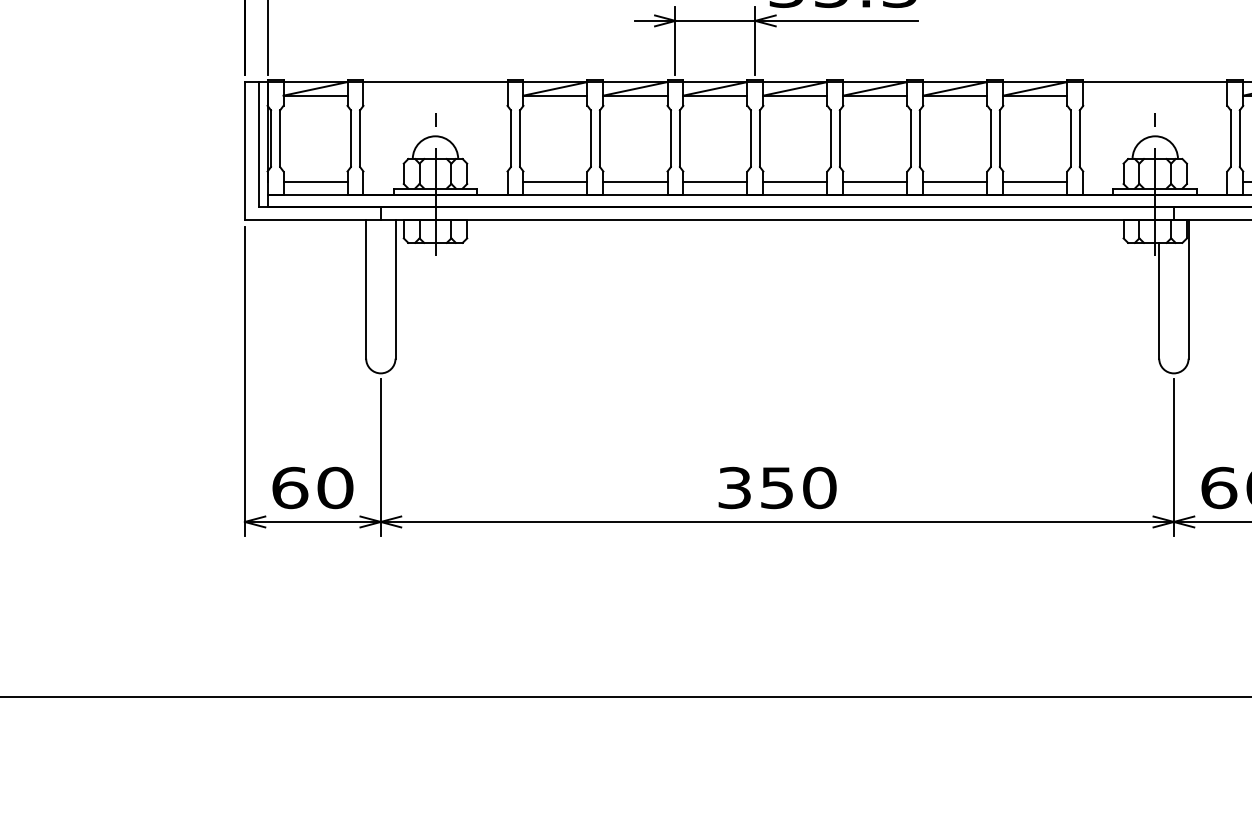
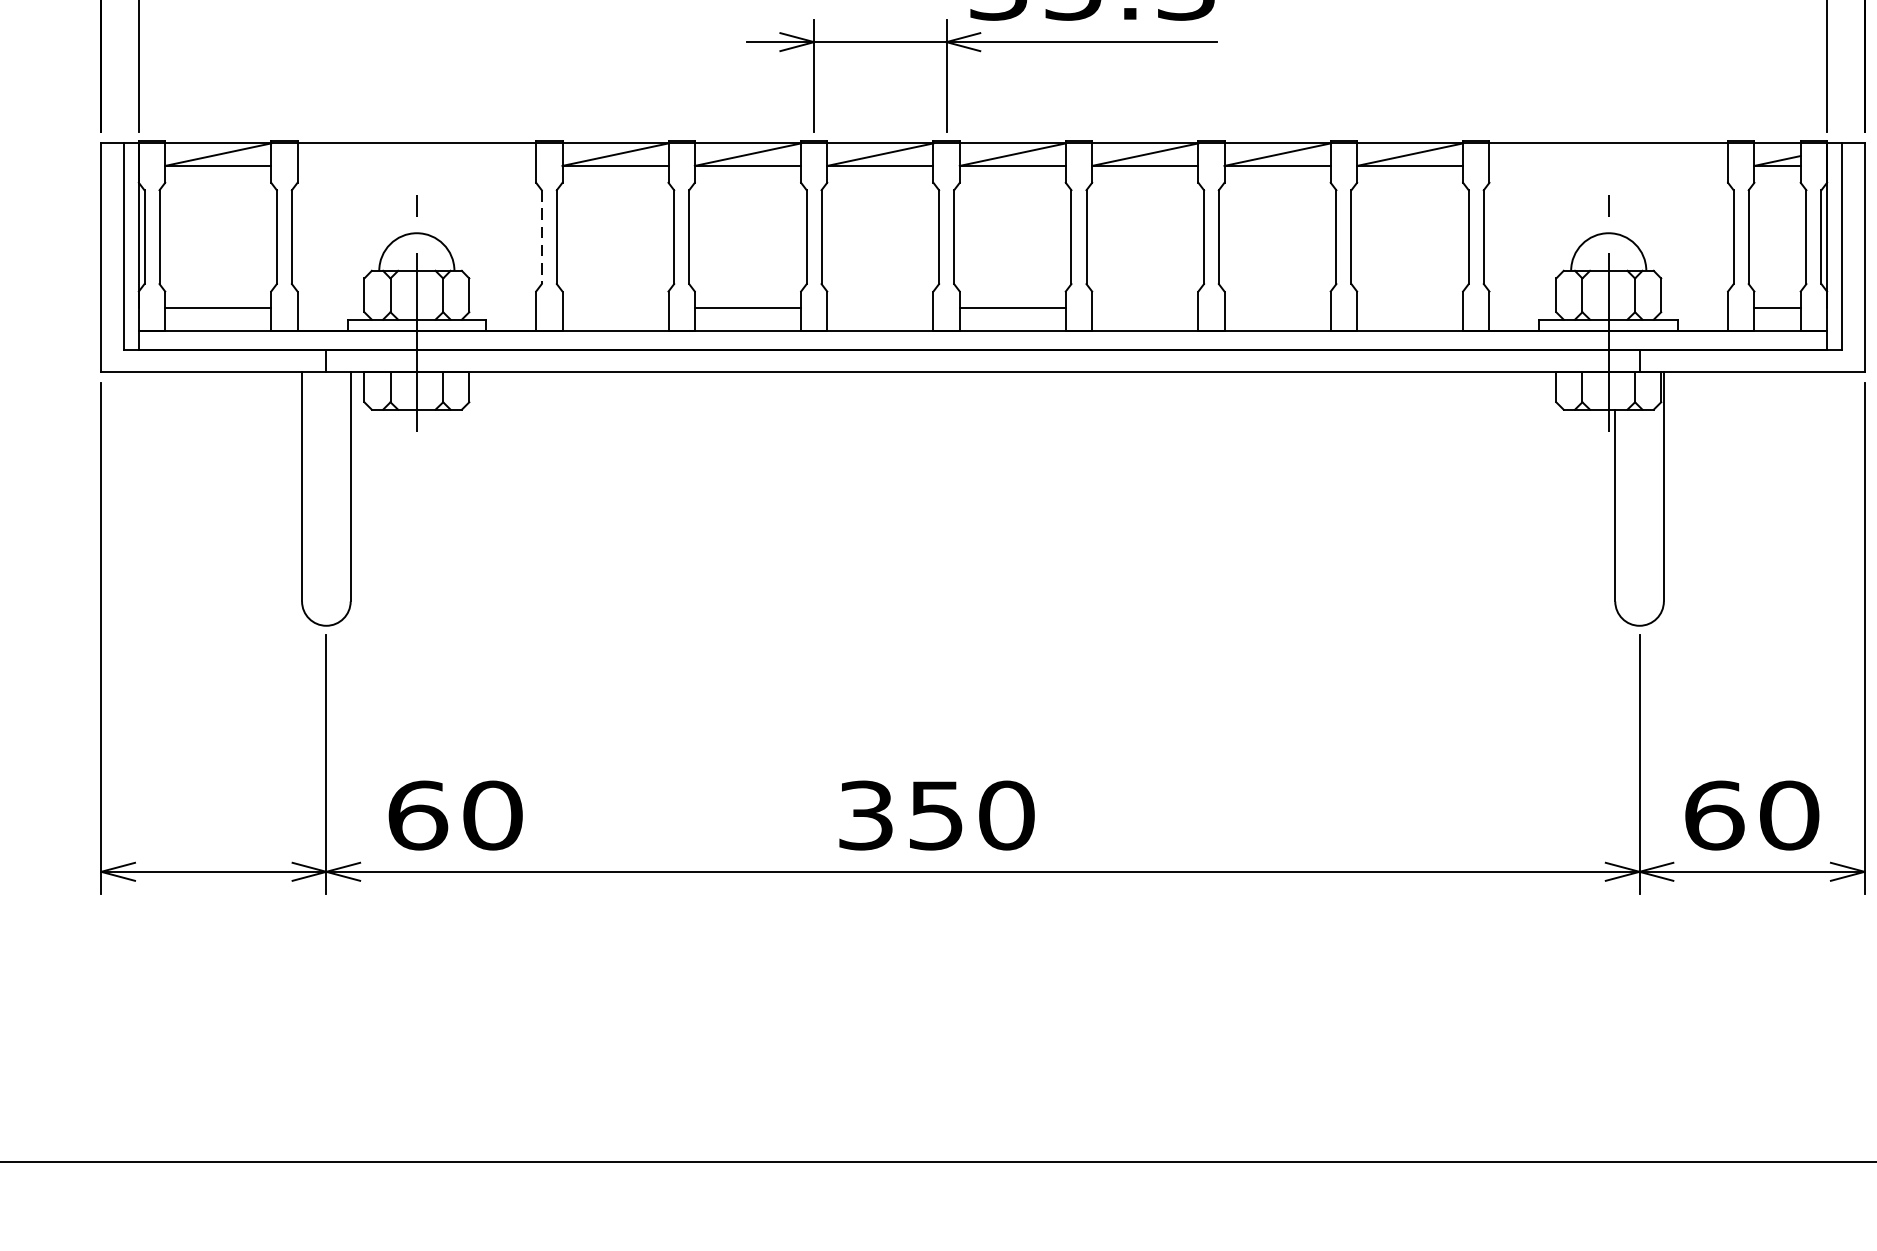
line: (510, 139) -> (541, 238), solid -> dashed
line: (555, 181) -> (615, 308), removed
line: (715, 181) -> (880, 308), removed
line: (875, 181) -> (1145, 308), removed
line: (955, 181) -> (1277, 308), removed
line: (1035, 181) -> (1410, 308), removed
text: (312, 487) -> (454, 814), moved
text: (777, 487) -> (936, 814), moved

